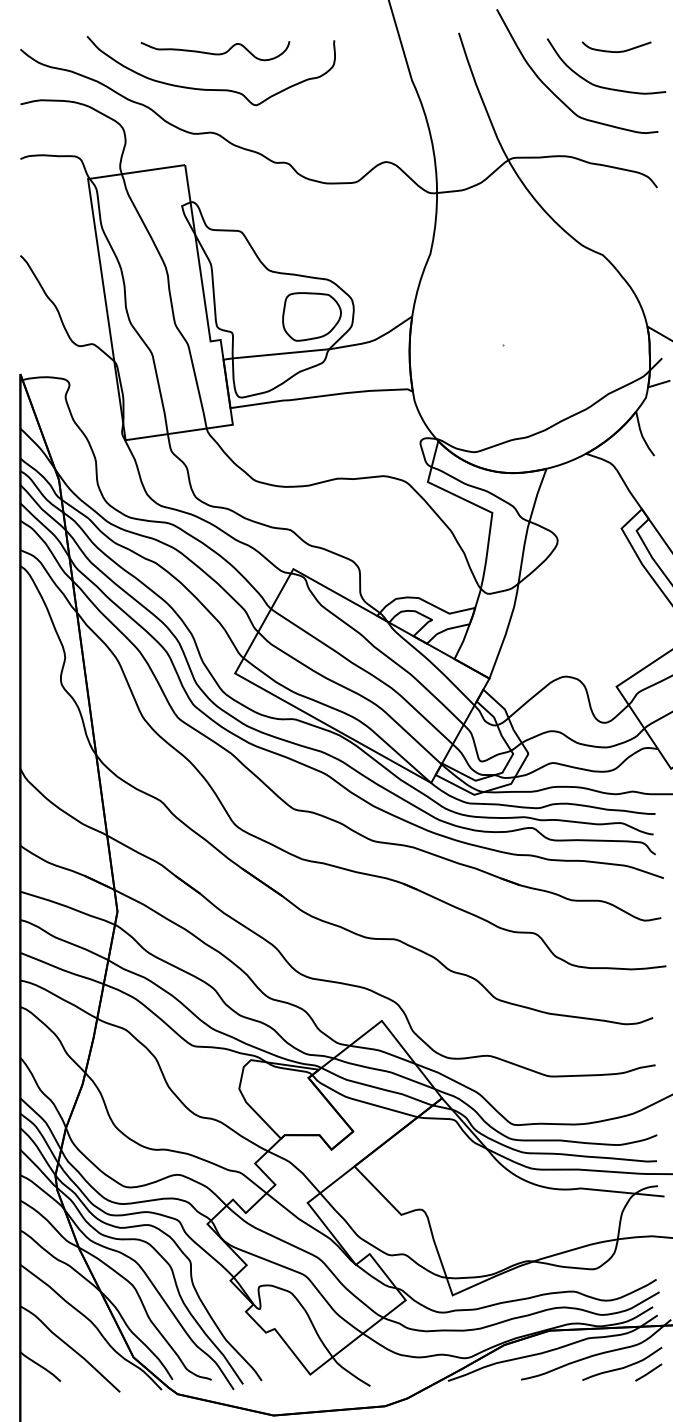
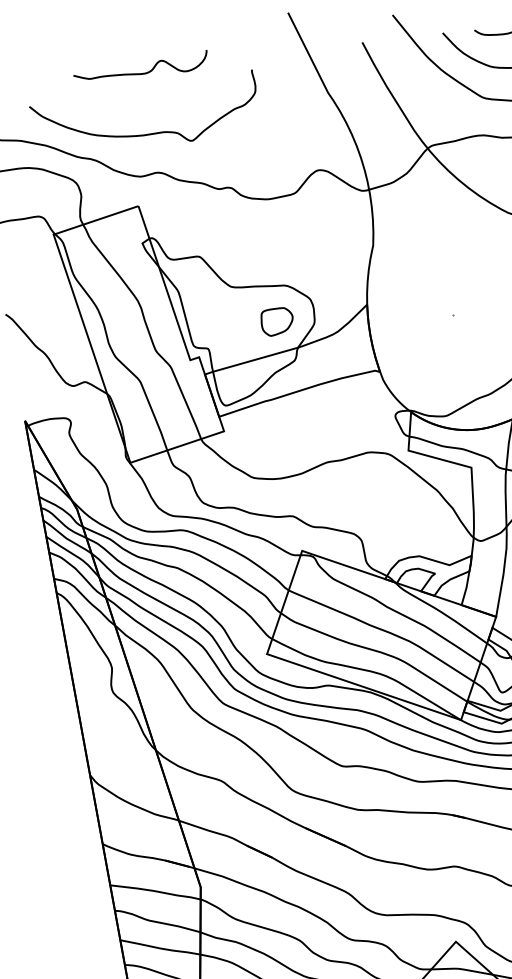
curve: (215, 53) -> (142, 73), moved
part: (311, 316) -> (276, 321), size x0.6

